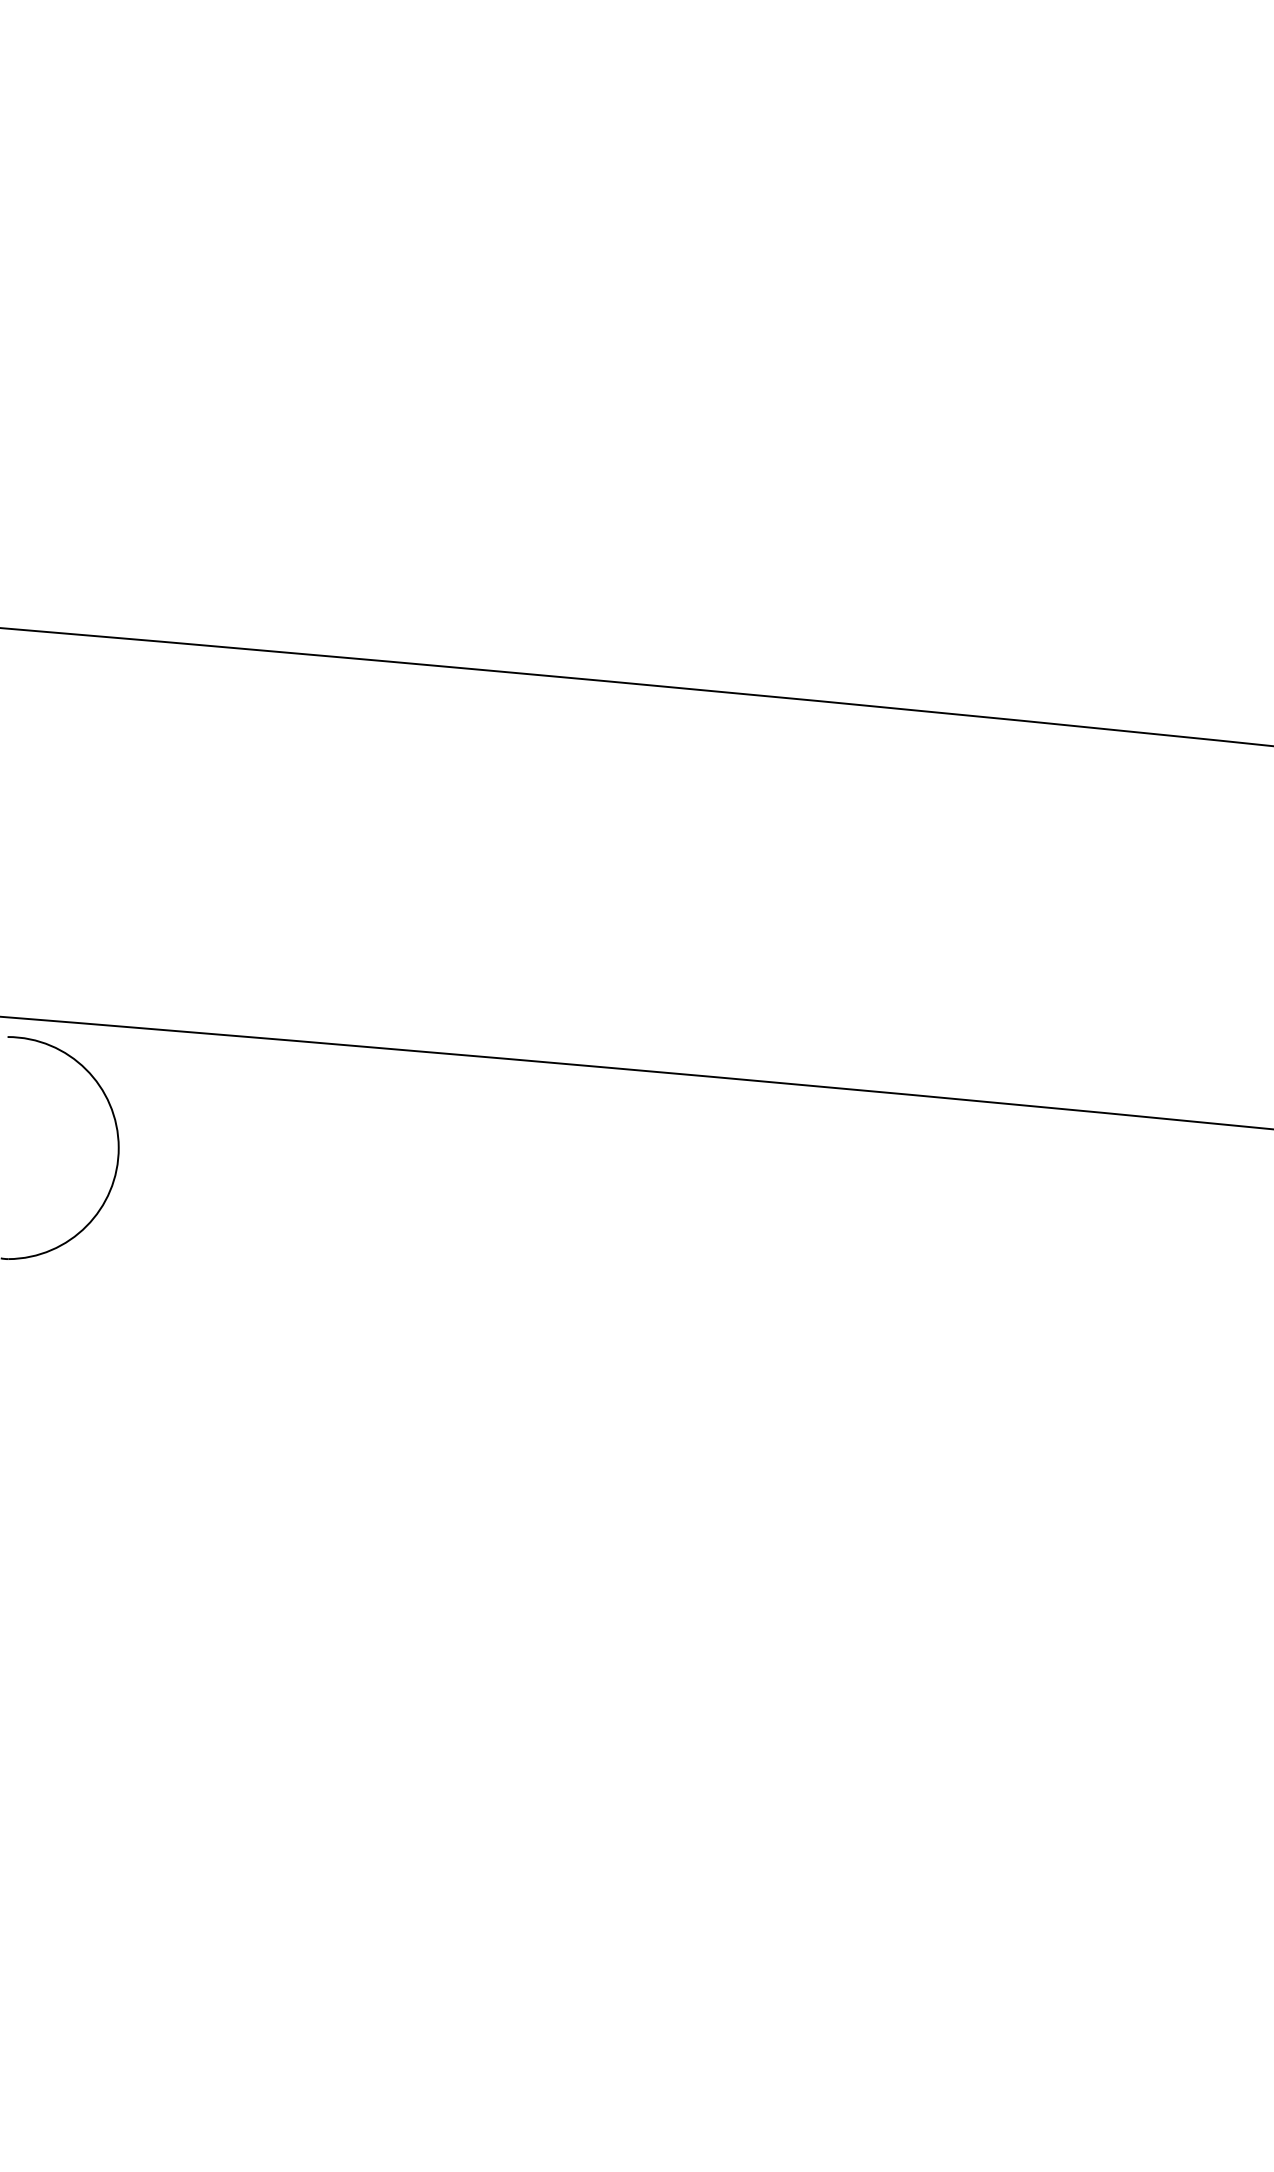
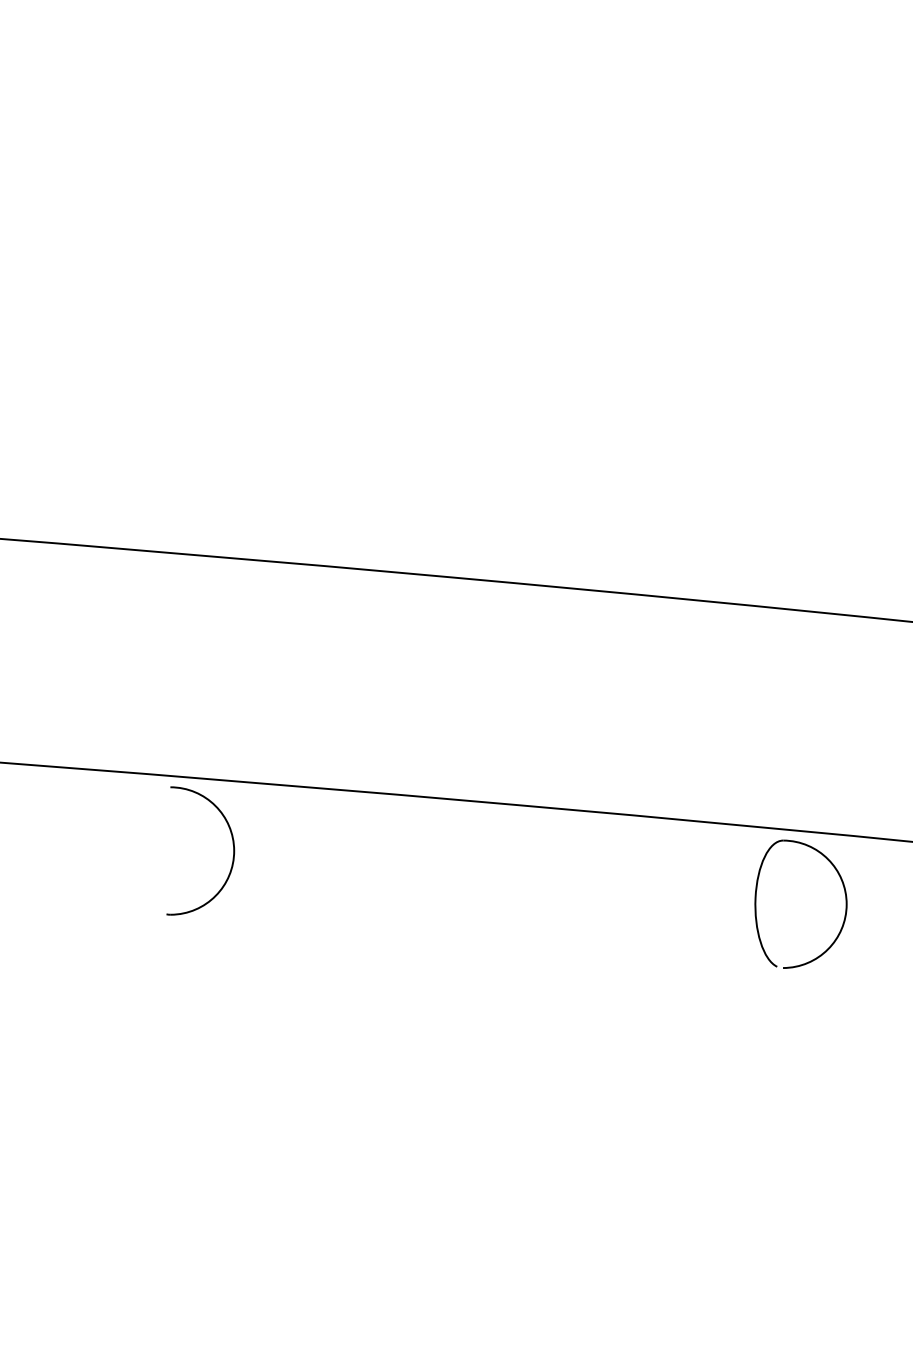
part: (1028, 1239) -> (756, 903), added

